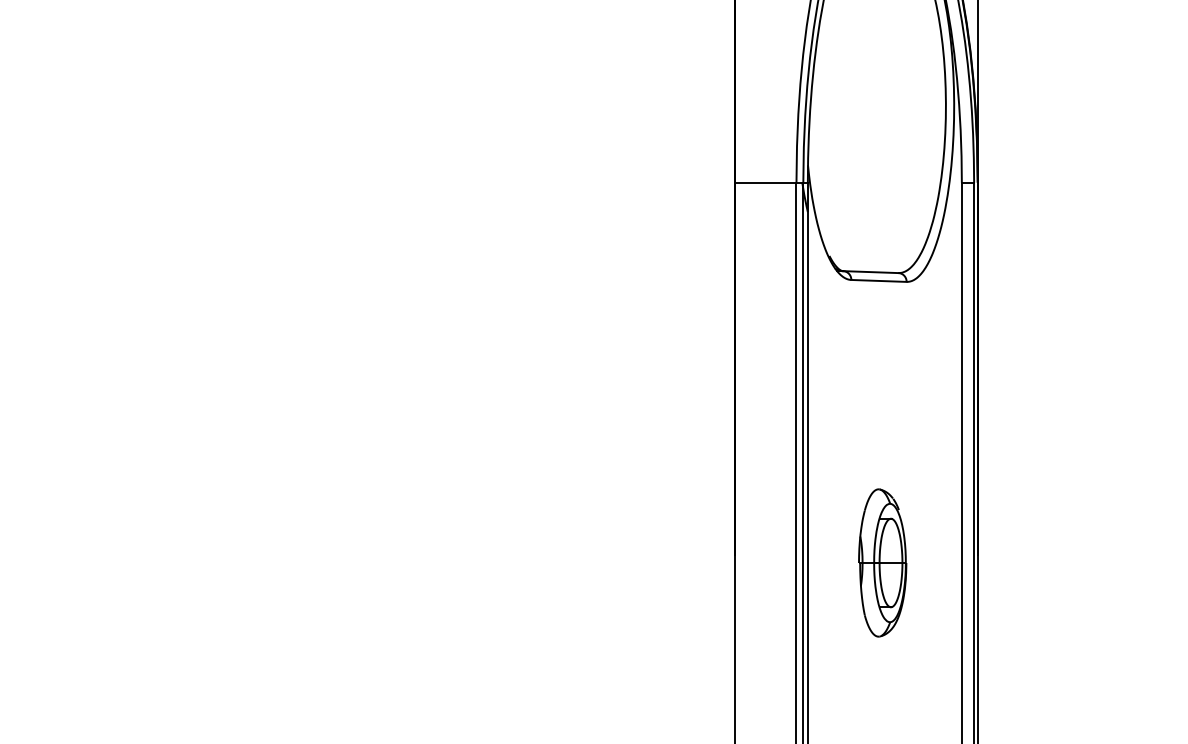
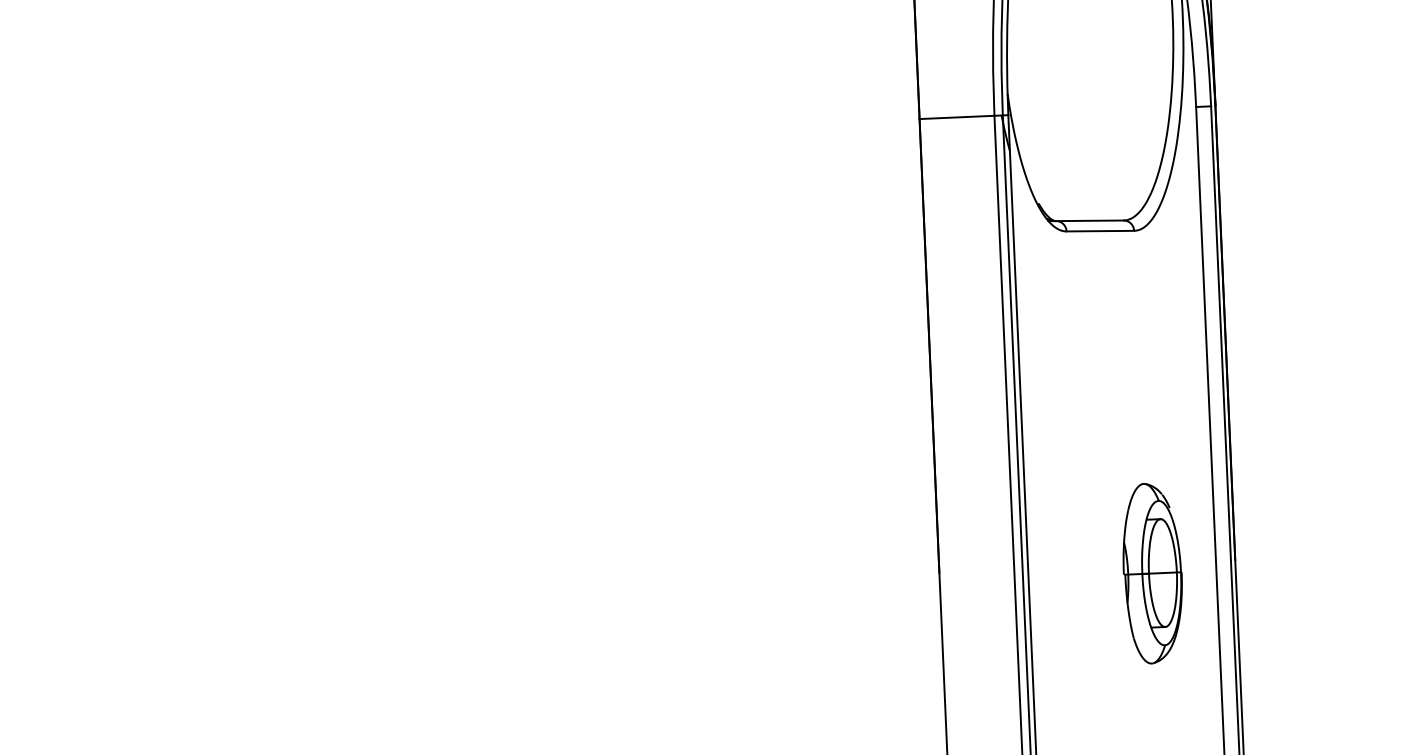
part: (882, 562) -> (1152, 572), moved

